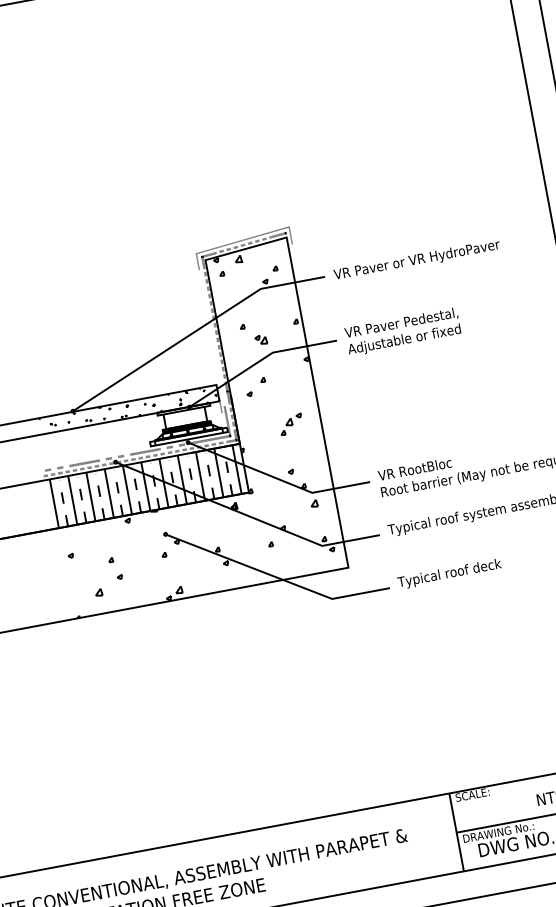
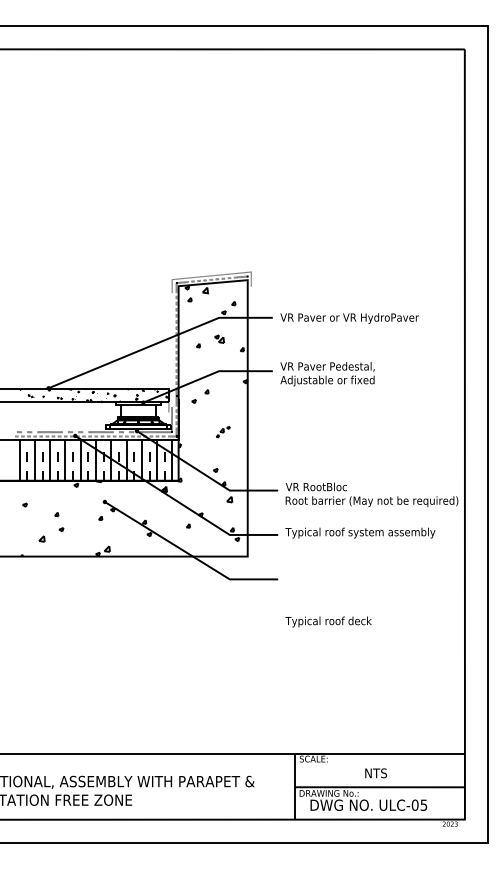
part: (260, 339) -> (219, 338), moved
part: (291, 423) -> (223, 431), size x0.7
text: (449, 573) -> (328, 621), moved

